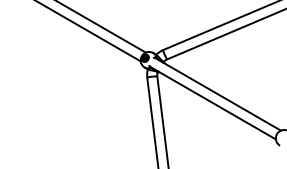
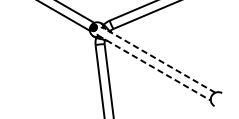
line: (217, 94) -> (158, 60), solid -> dashed
line: (212, 103) -> (154, 68), solid -> dashed

